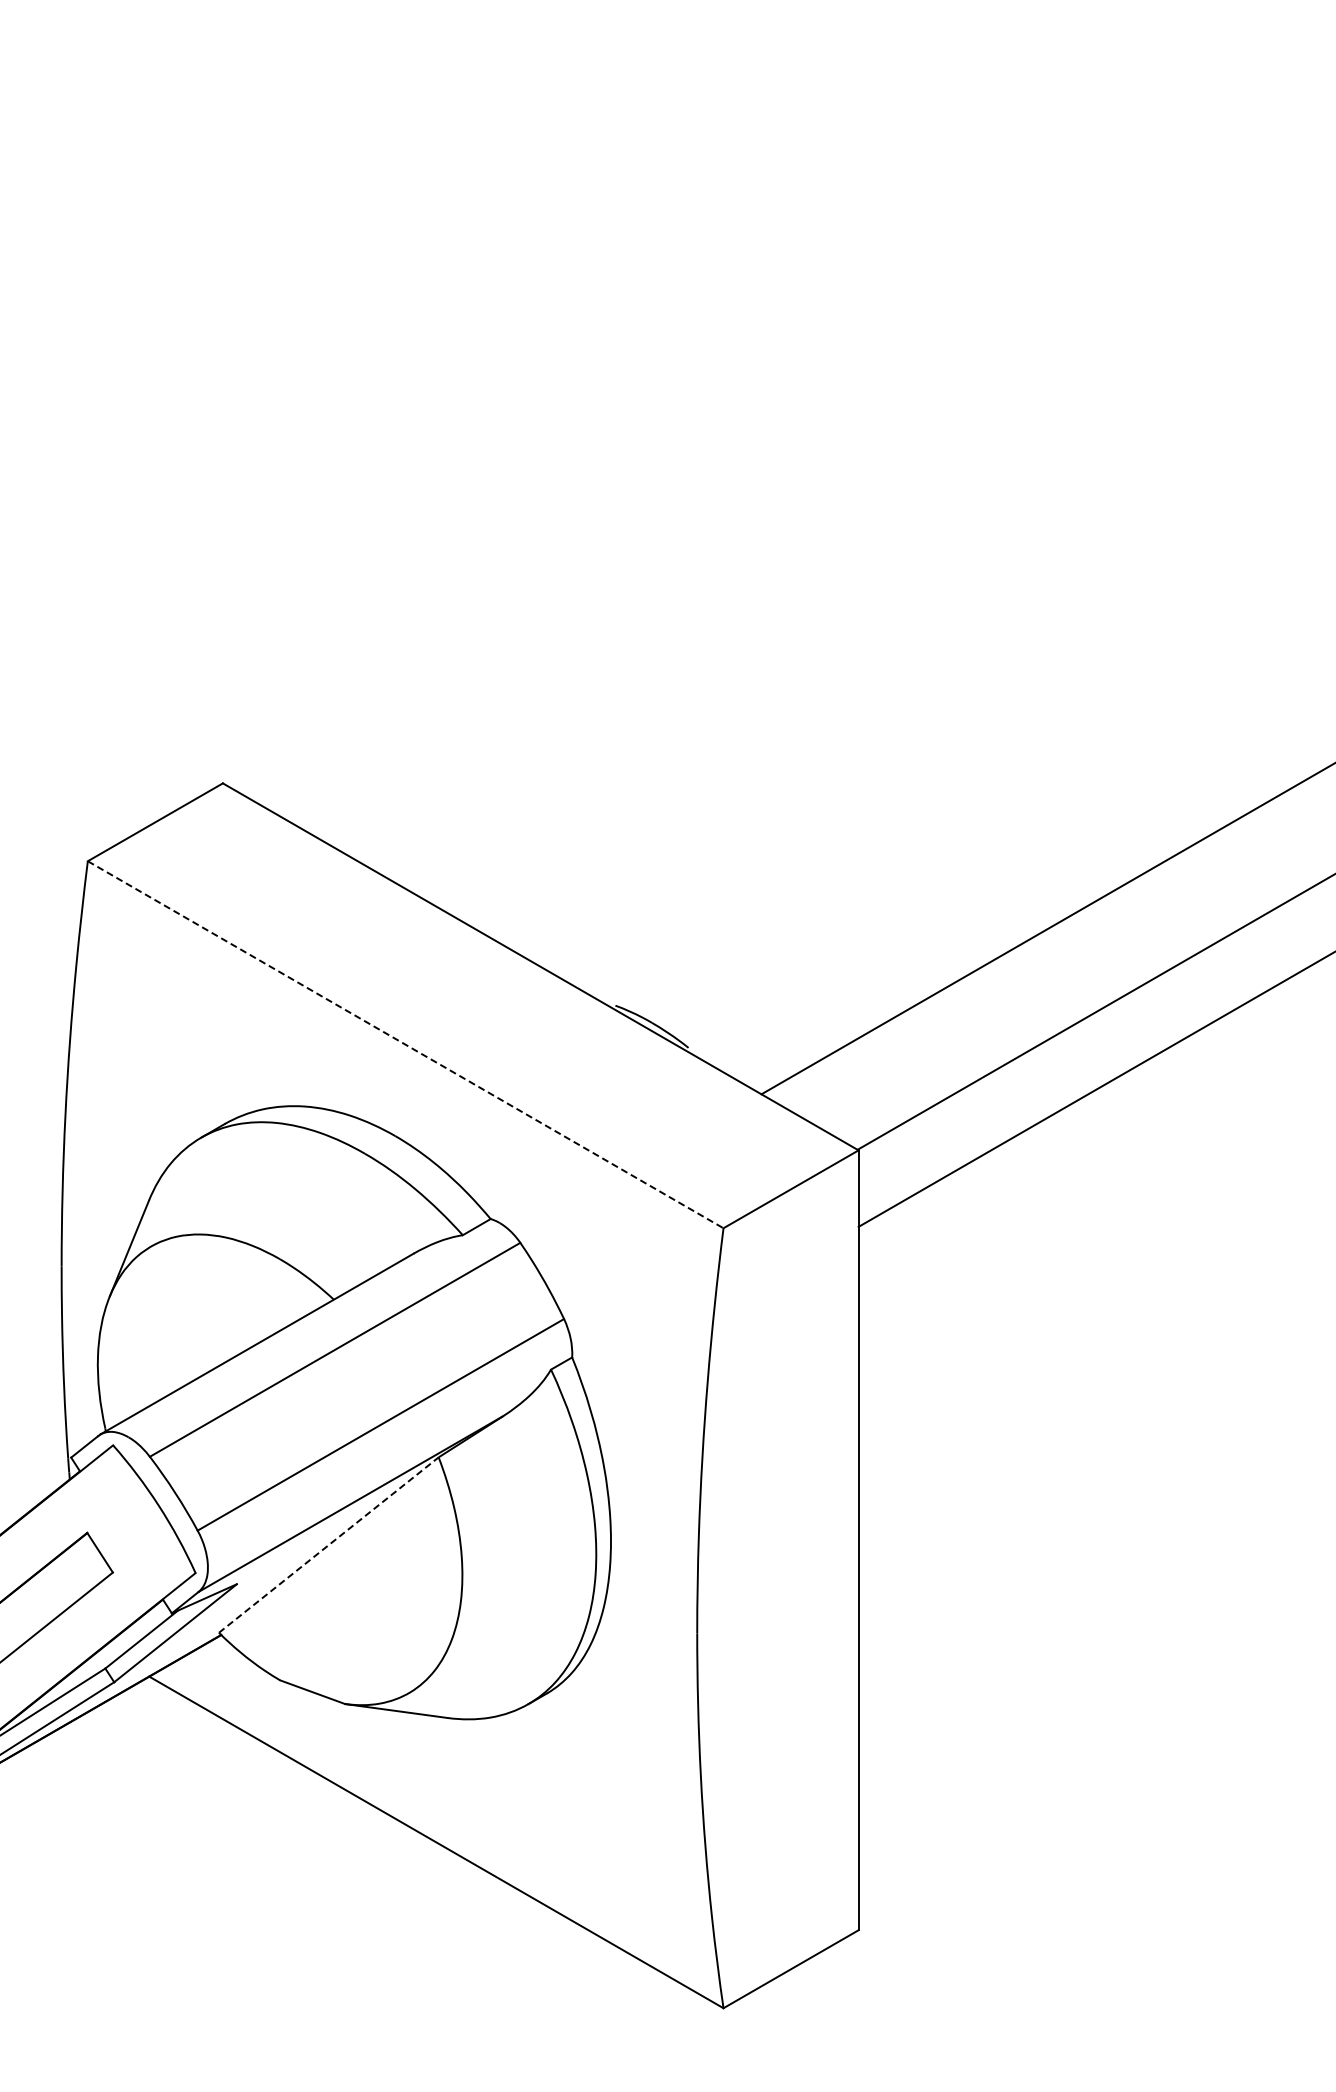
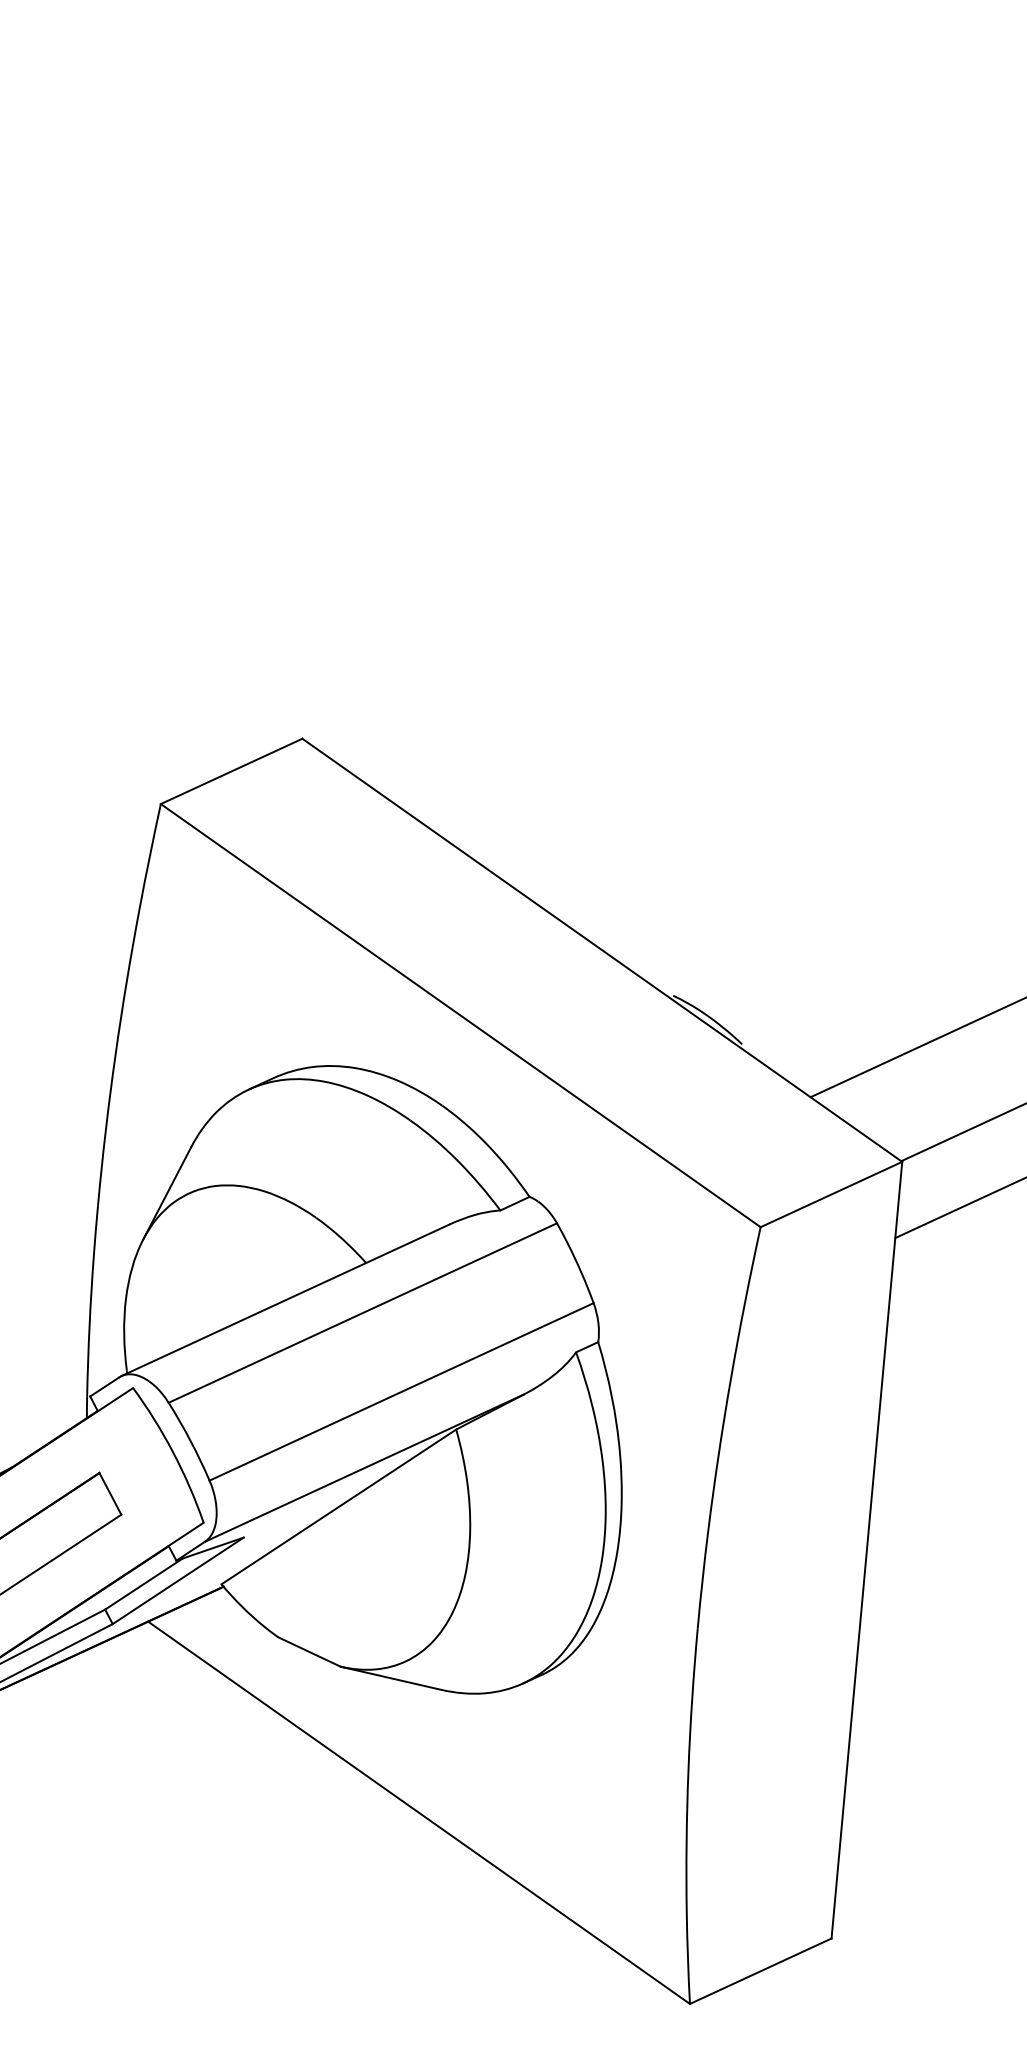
line: (406, 1045) -> (461, 1016), dashed -> solid
line: (328, 1545) -> (338, 1507), dashed -> solid

